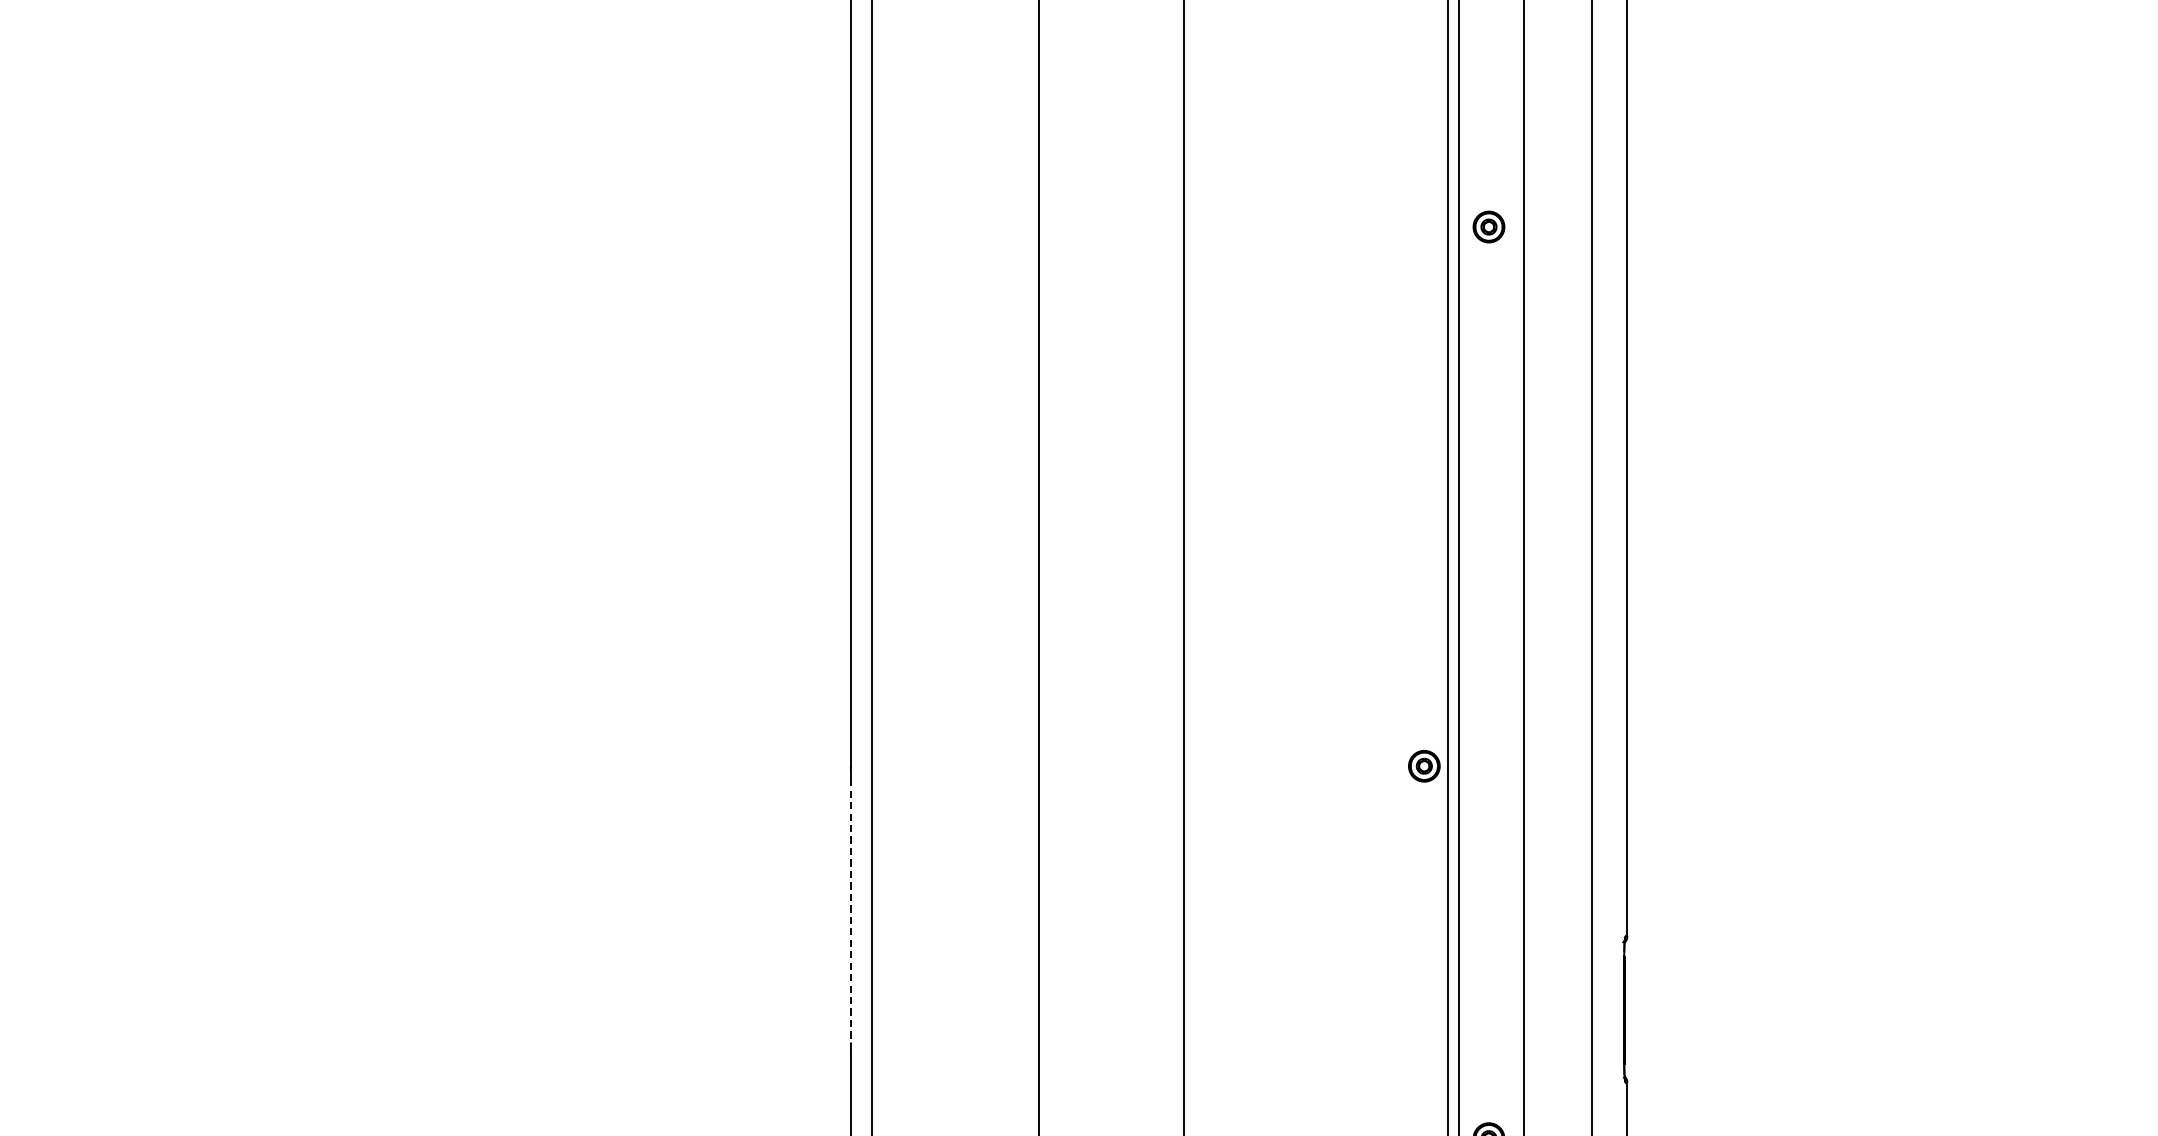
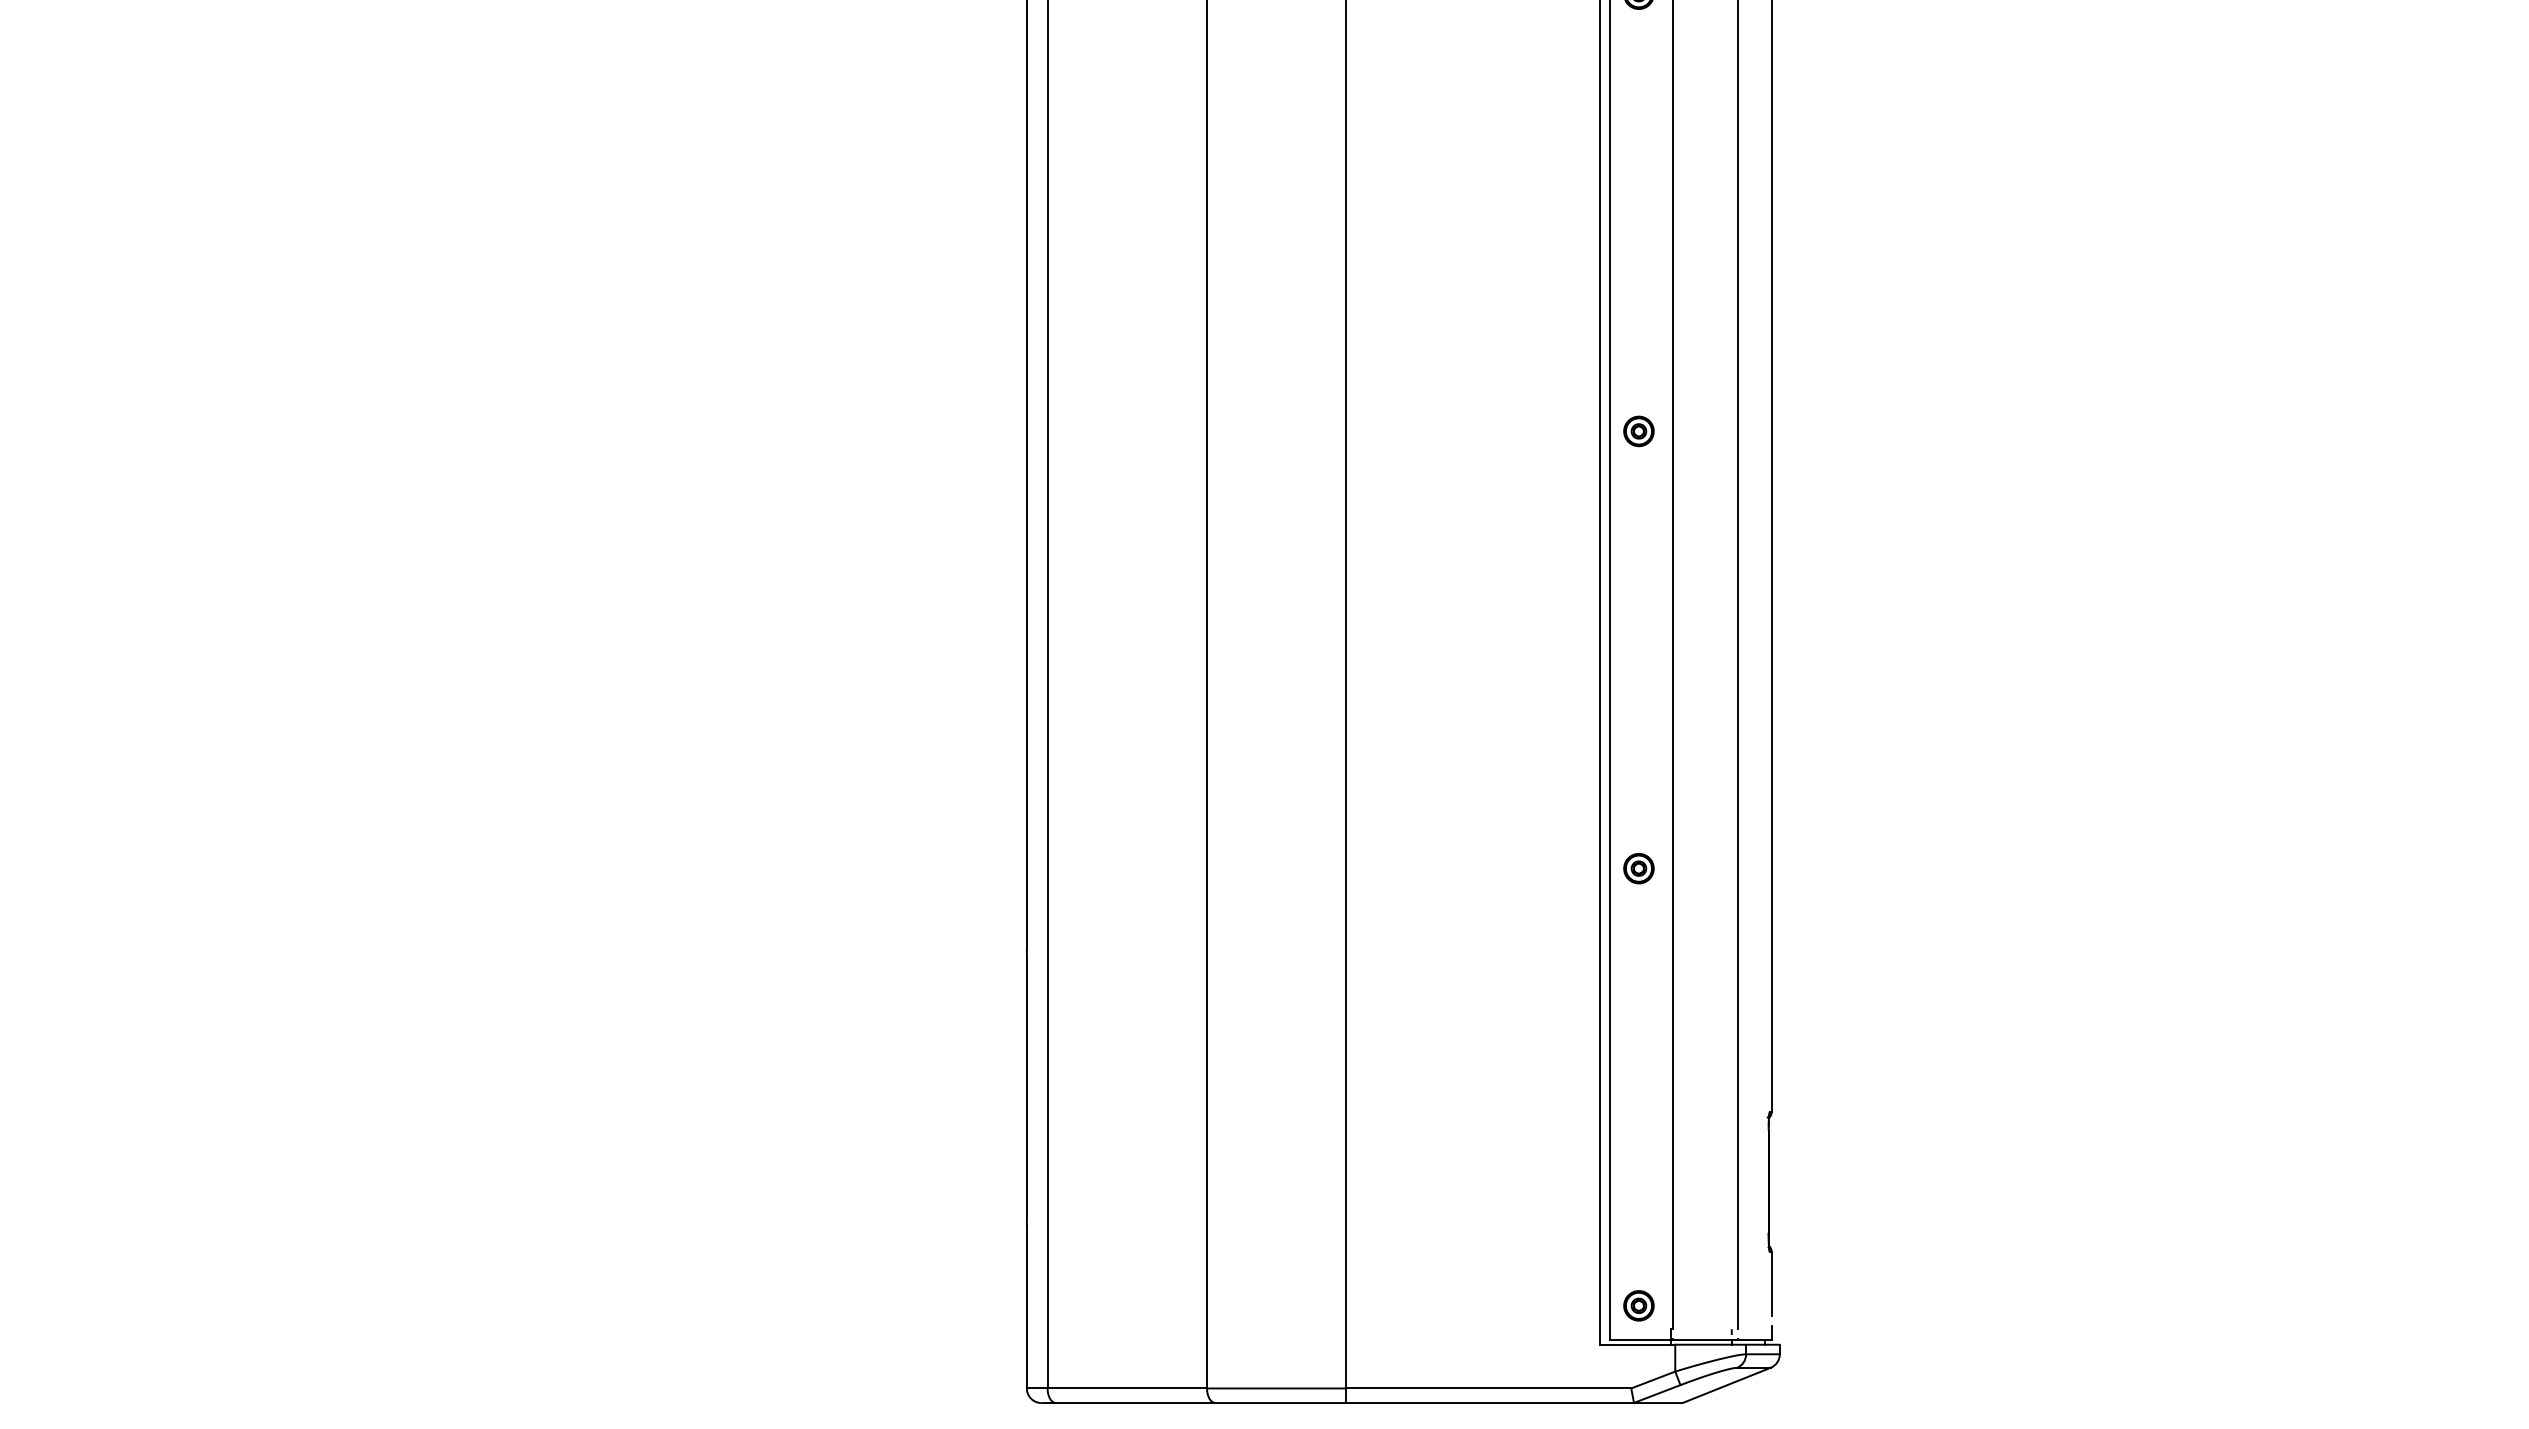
part: (1423, 766) -> (1638, 868), moved
line: (850, 911) -> (1026, 1087), dashed -> solid

